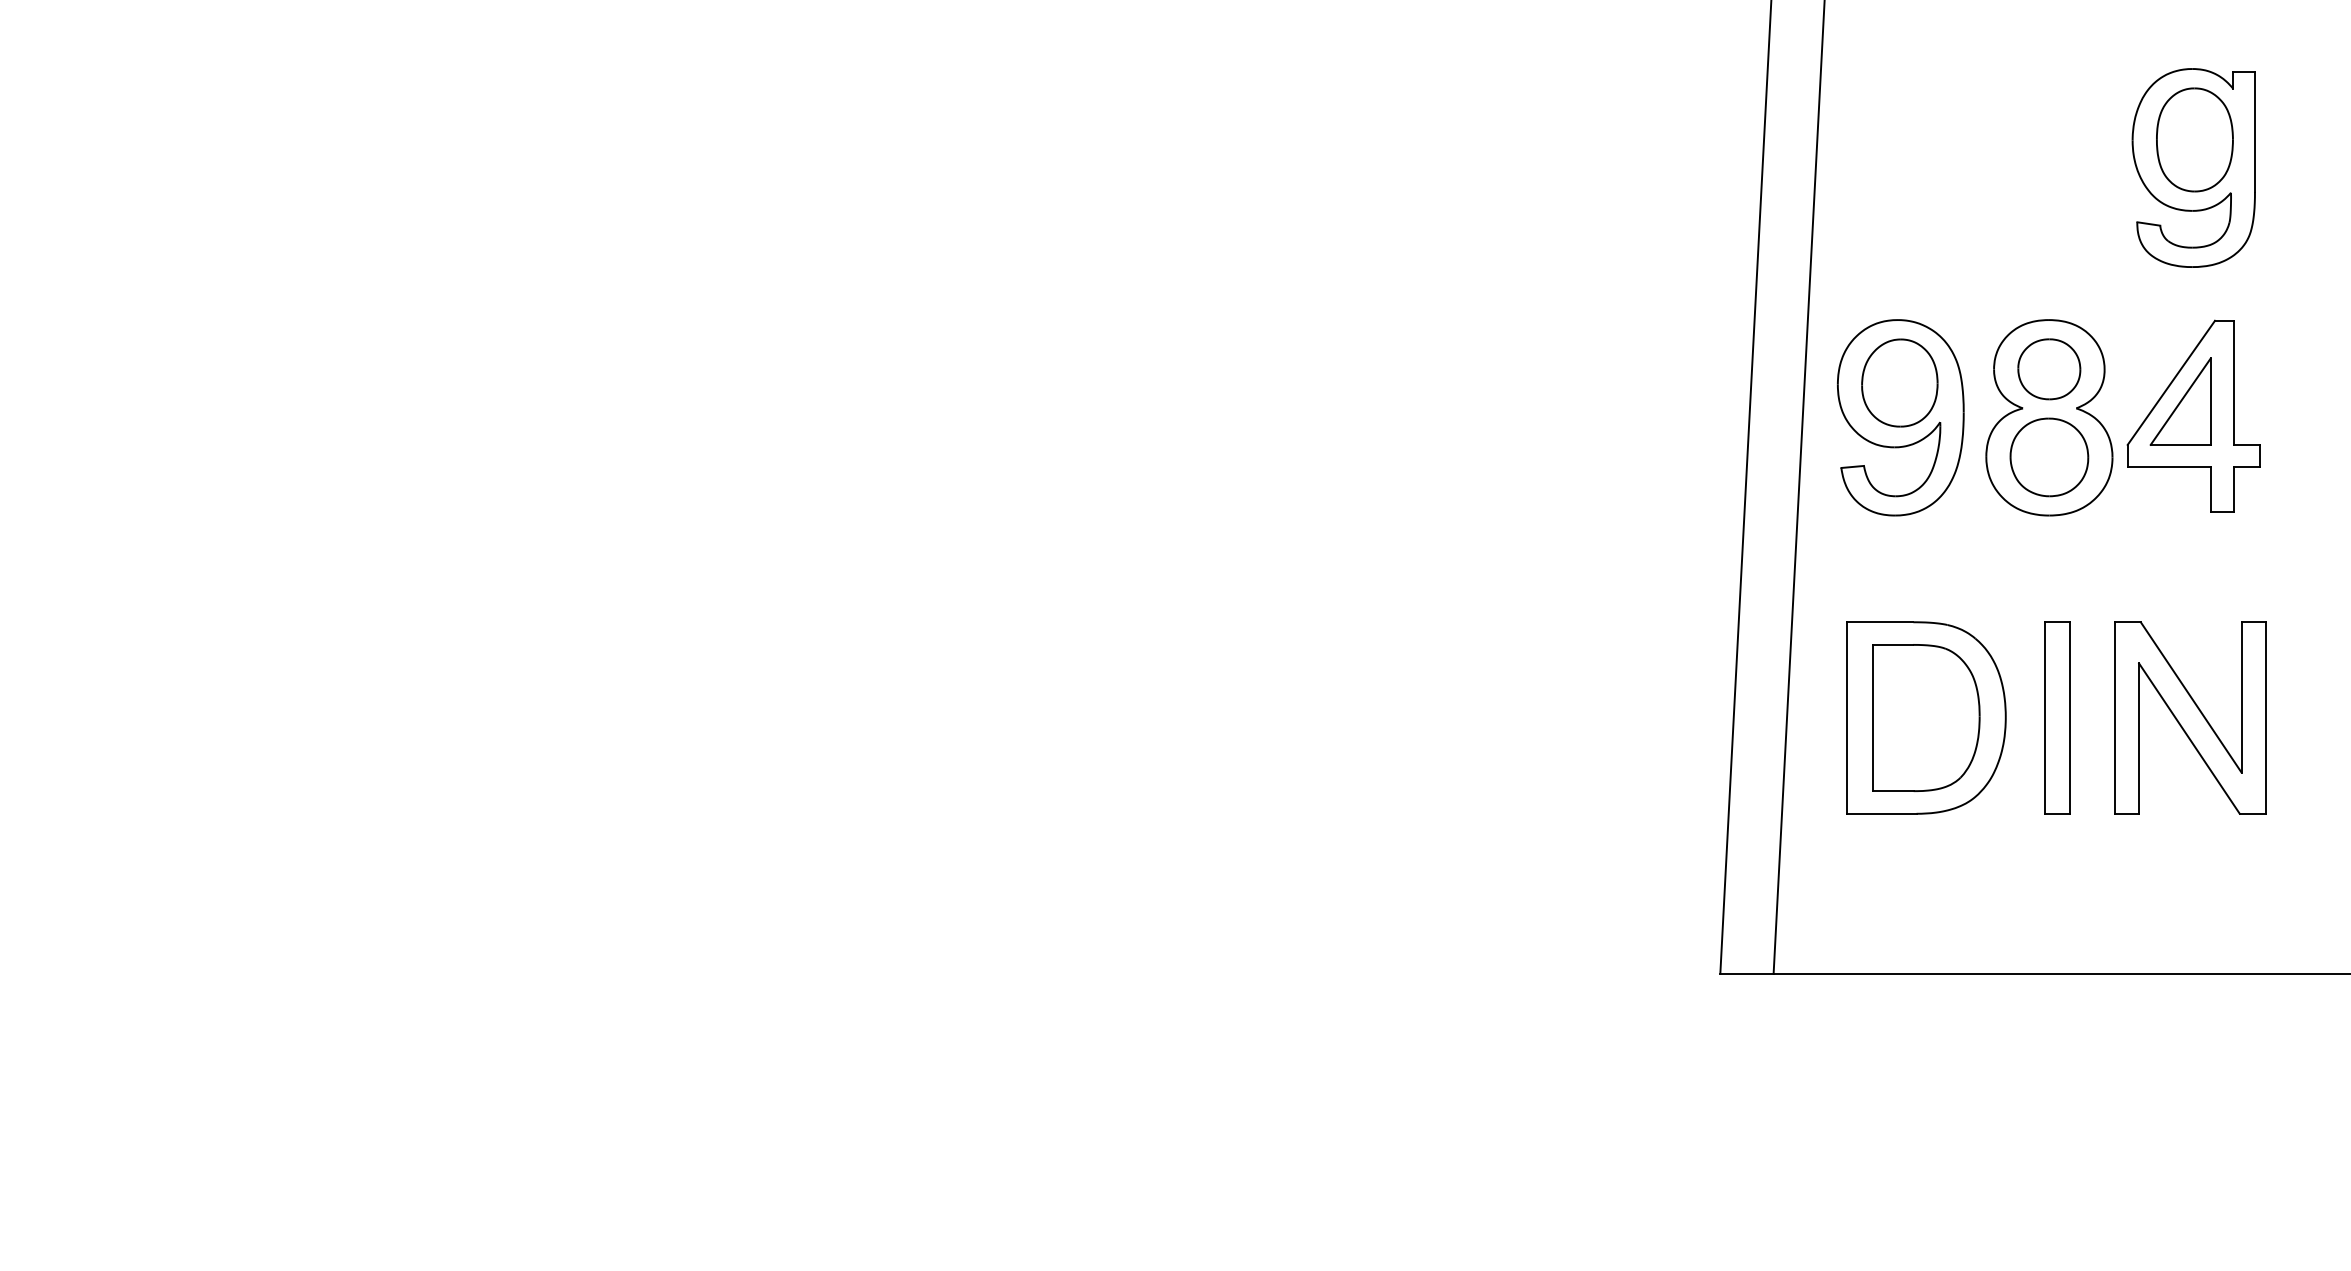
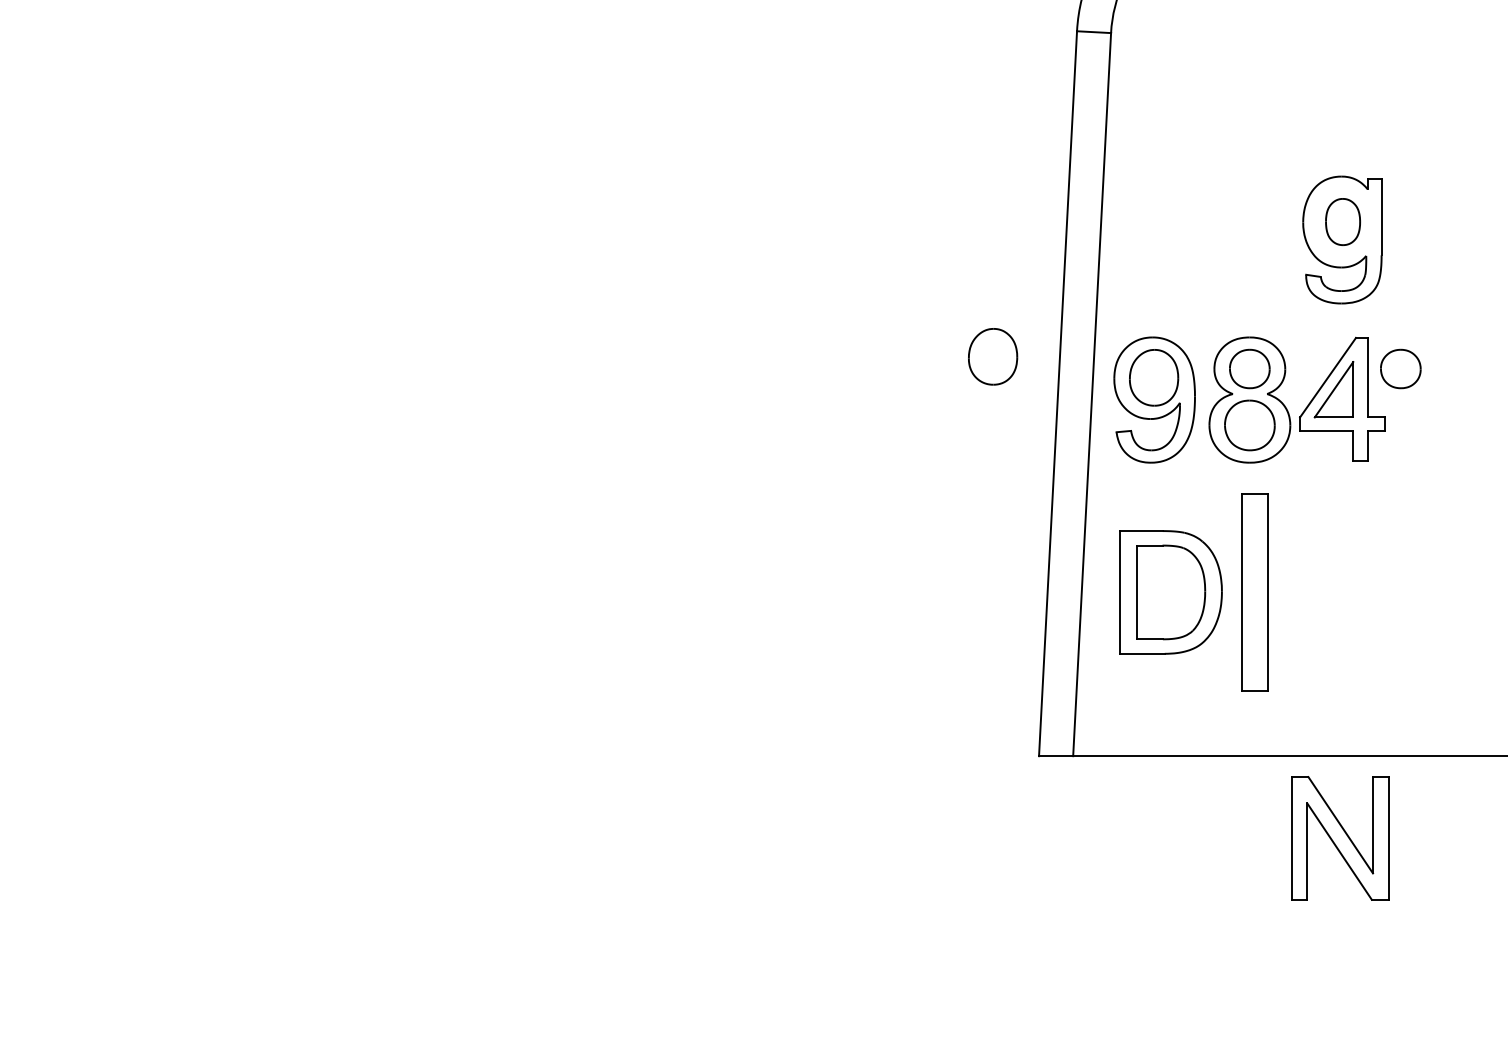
part: (2193, 139) -> (1342, 221), size x0.7
part: (1649, 349) -> (993, 356), added
part: (2284, 368) -> (1400, 368), added
part: (2056, 718) -> (1254, 592), size x1.6
part: (2190, 718) -> (1340, 838), moved

